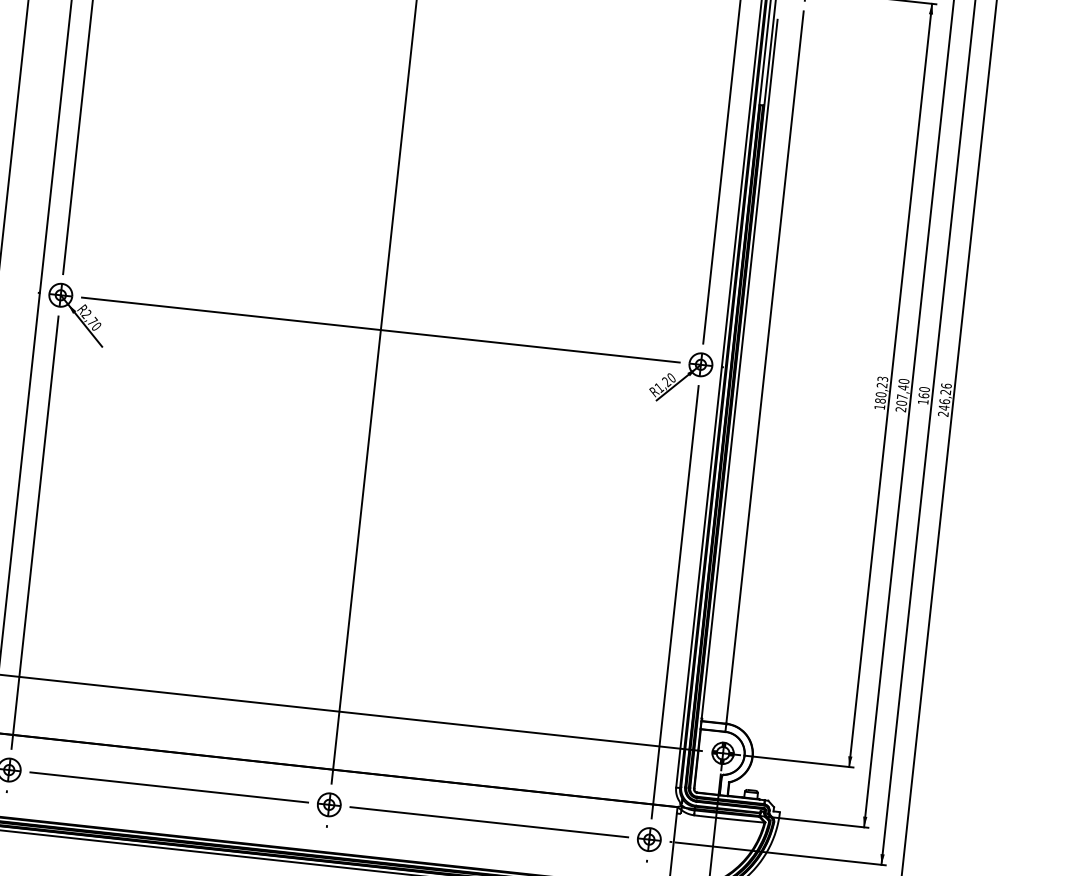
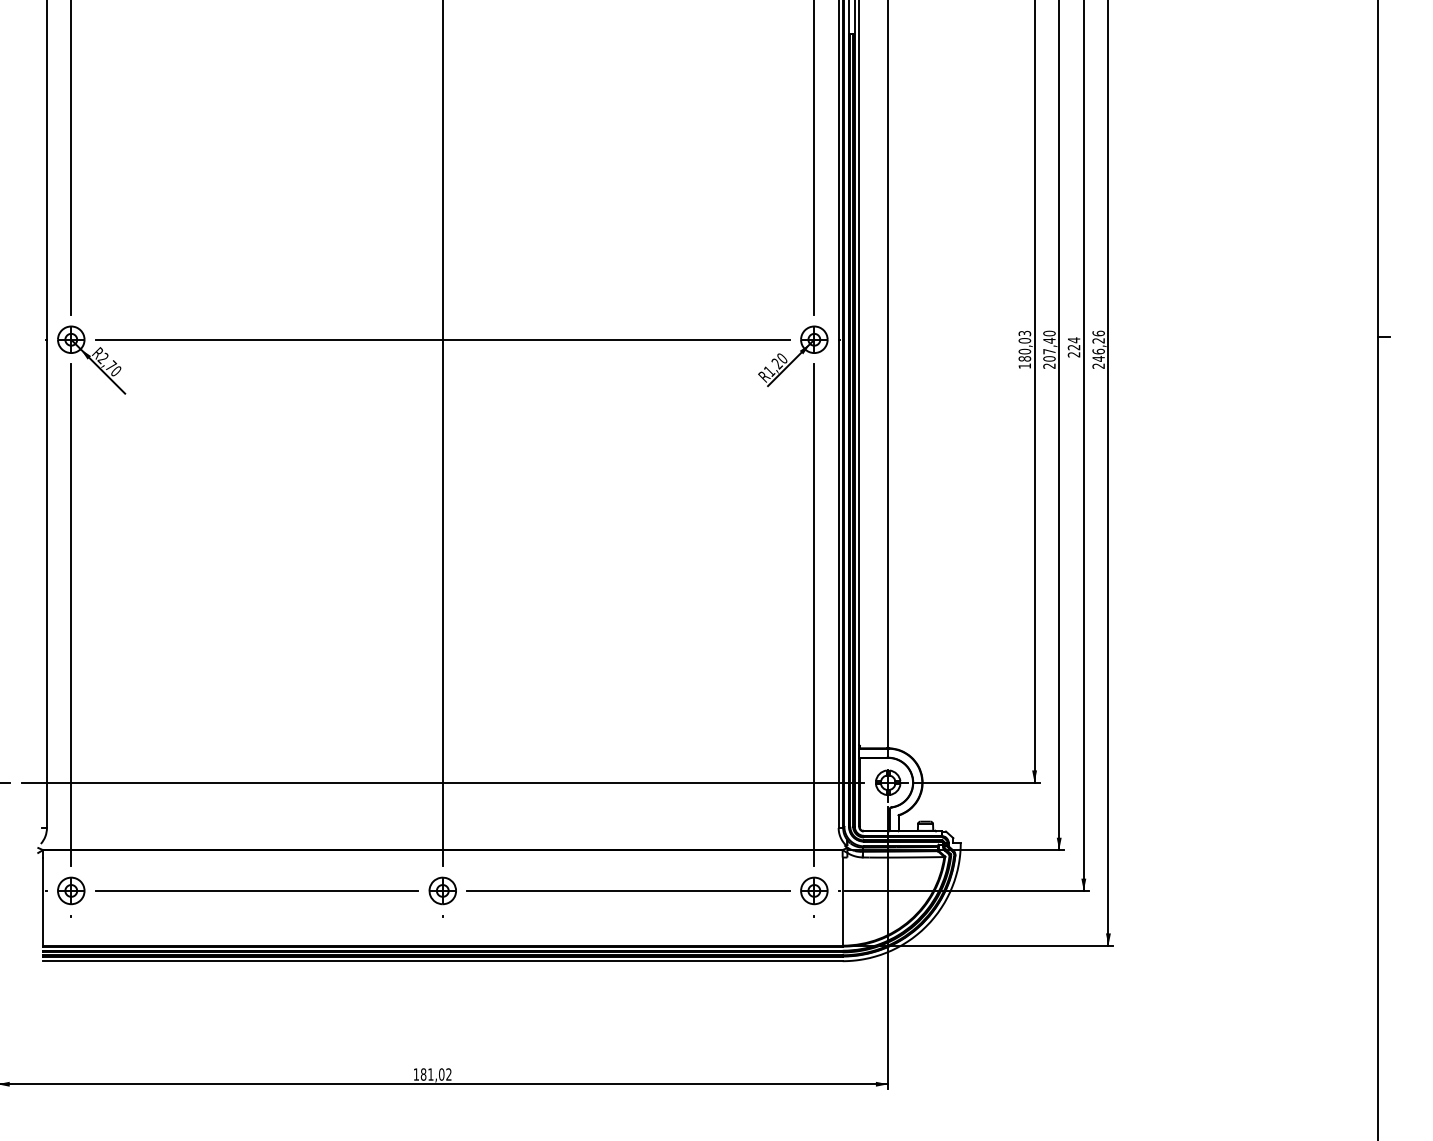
text: (881, 385) -> (1024, 340), 180,23 -> 180,03
text: (923, 395) -> (1073, 347), 160 -> 224

